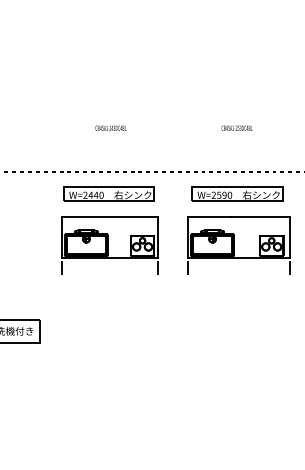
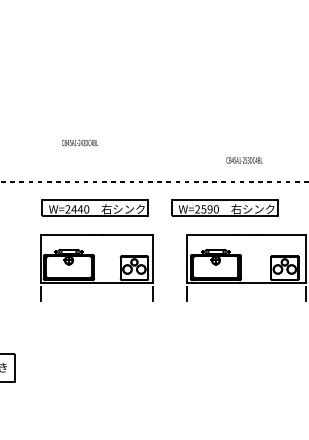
text: (110, 127) -> (79, 142), moved
text: (236, 127) -> (243, 159), moved
part: (237, 193) -> (225, 207), moved

